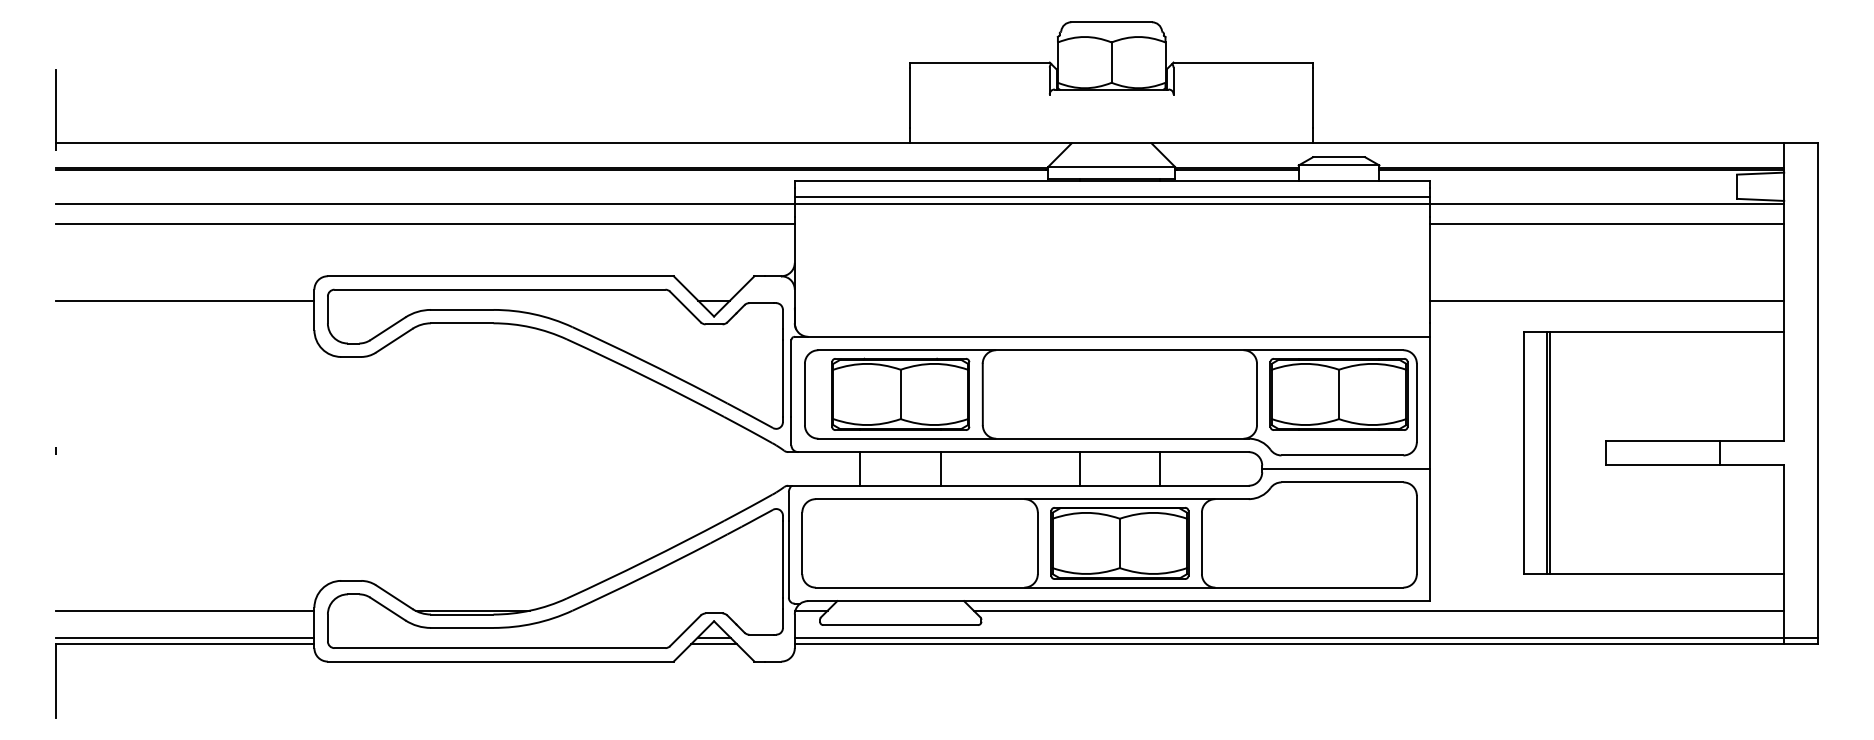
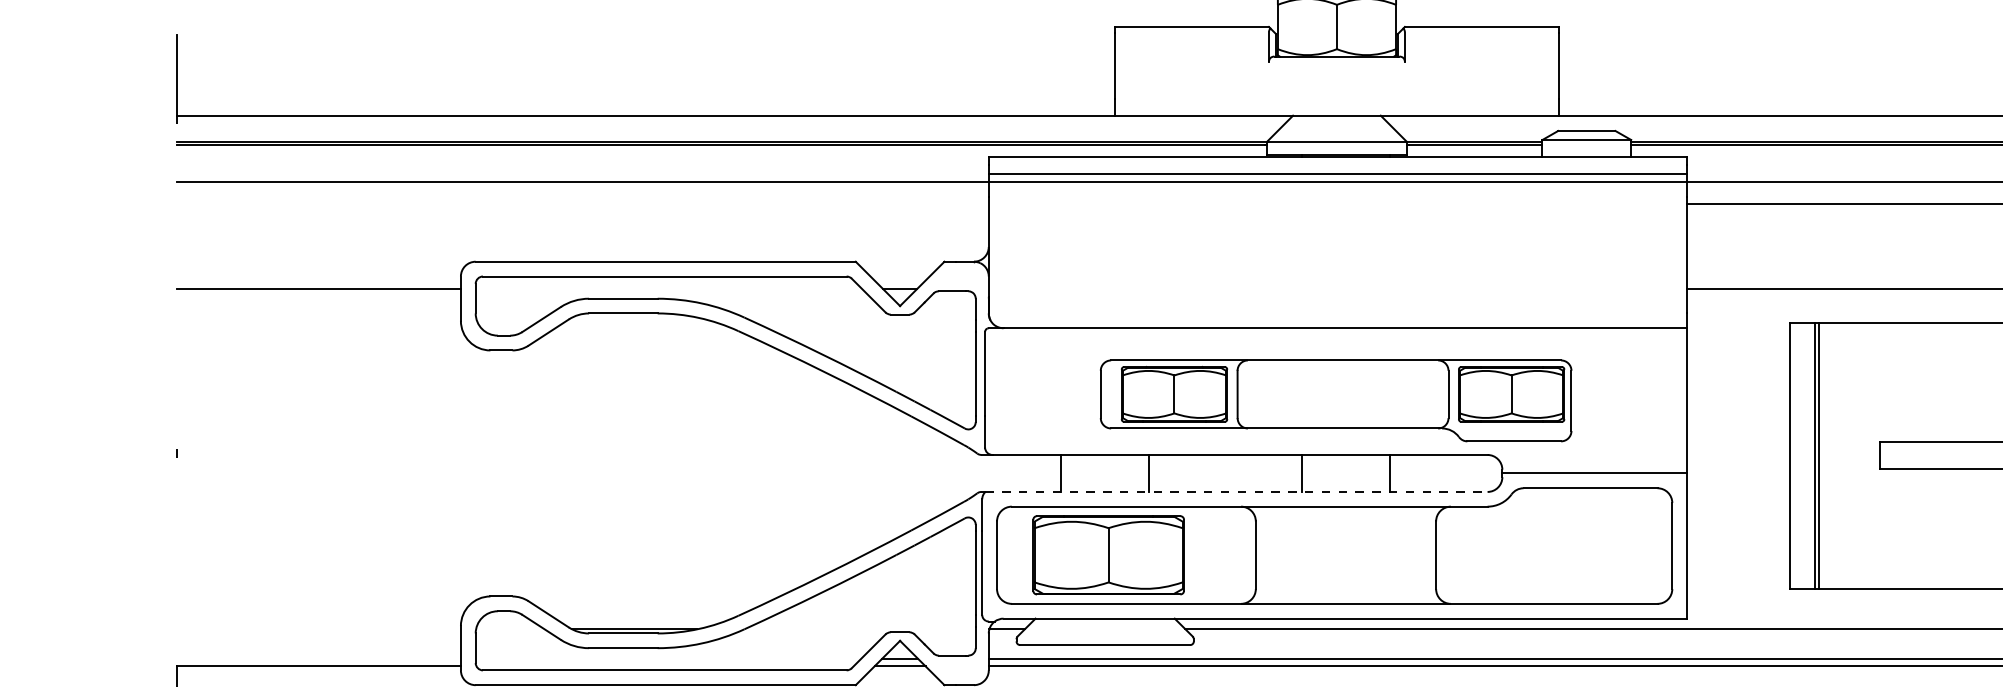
line: (425, 224) -> (582, 204), removed
part: (1110, 402) -> (1335, 400), size x0.7
line: (1020, 485) -> (1236, 491), solid -> dashed
part: (1119, 543) -> (1108, 555), moved
line: (185, 610) -> (319, 629), removed
line: (185, 637) -> (319, 658), removed

